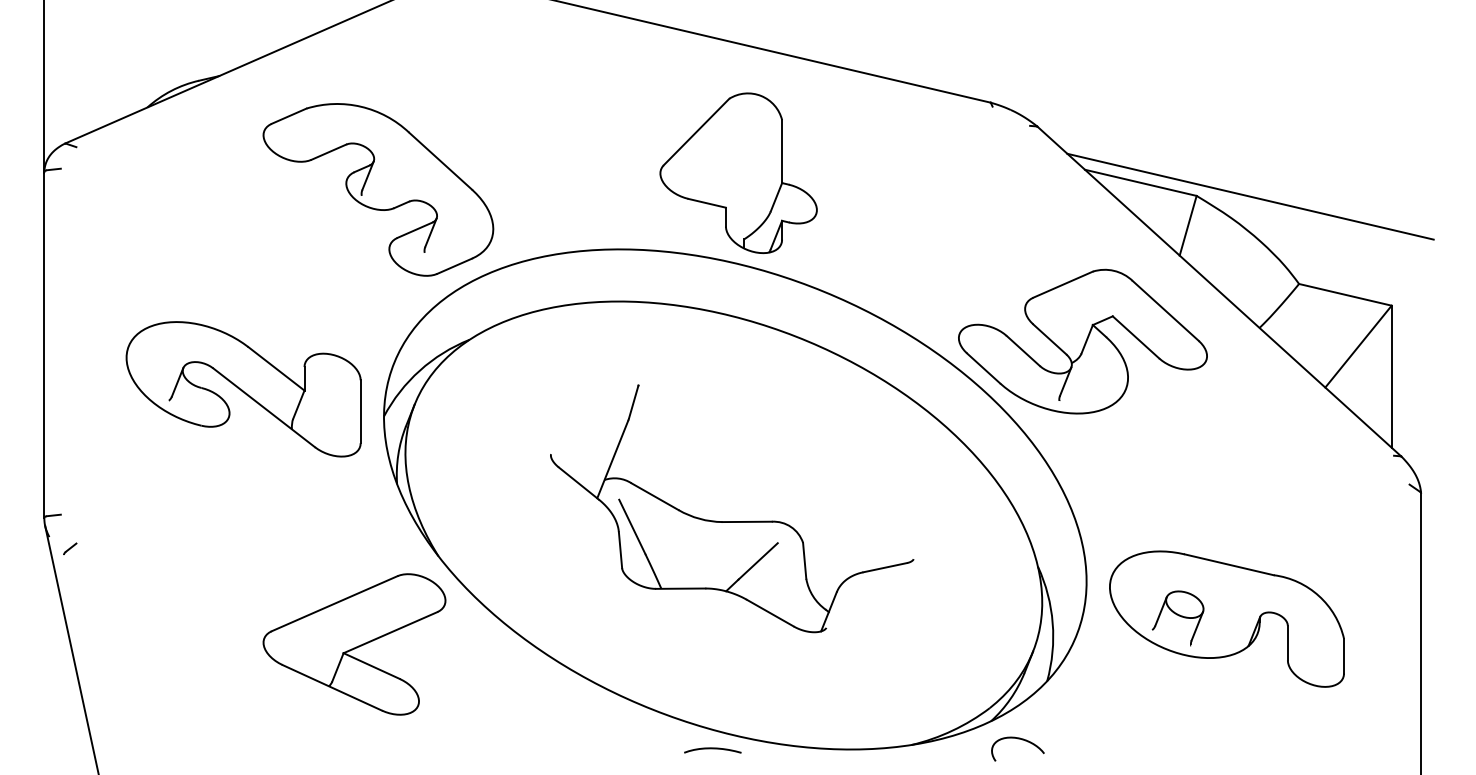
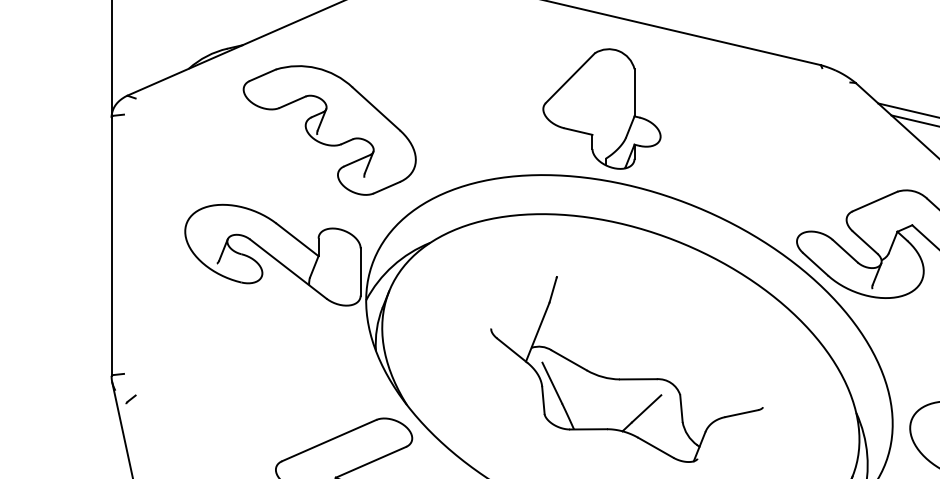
part: (738, 172) -> (601, 108), moved
part: (378, 189) -> (329, 130), moved
part: (243, 389) -> (272, 255), moved

